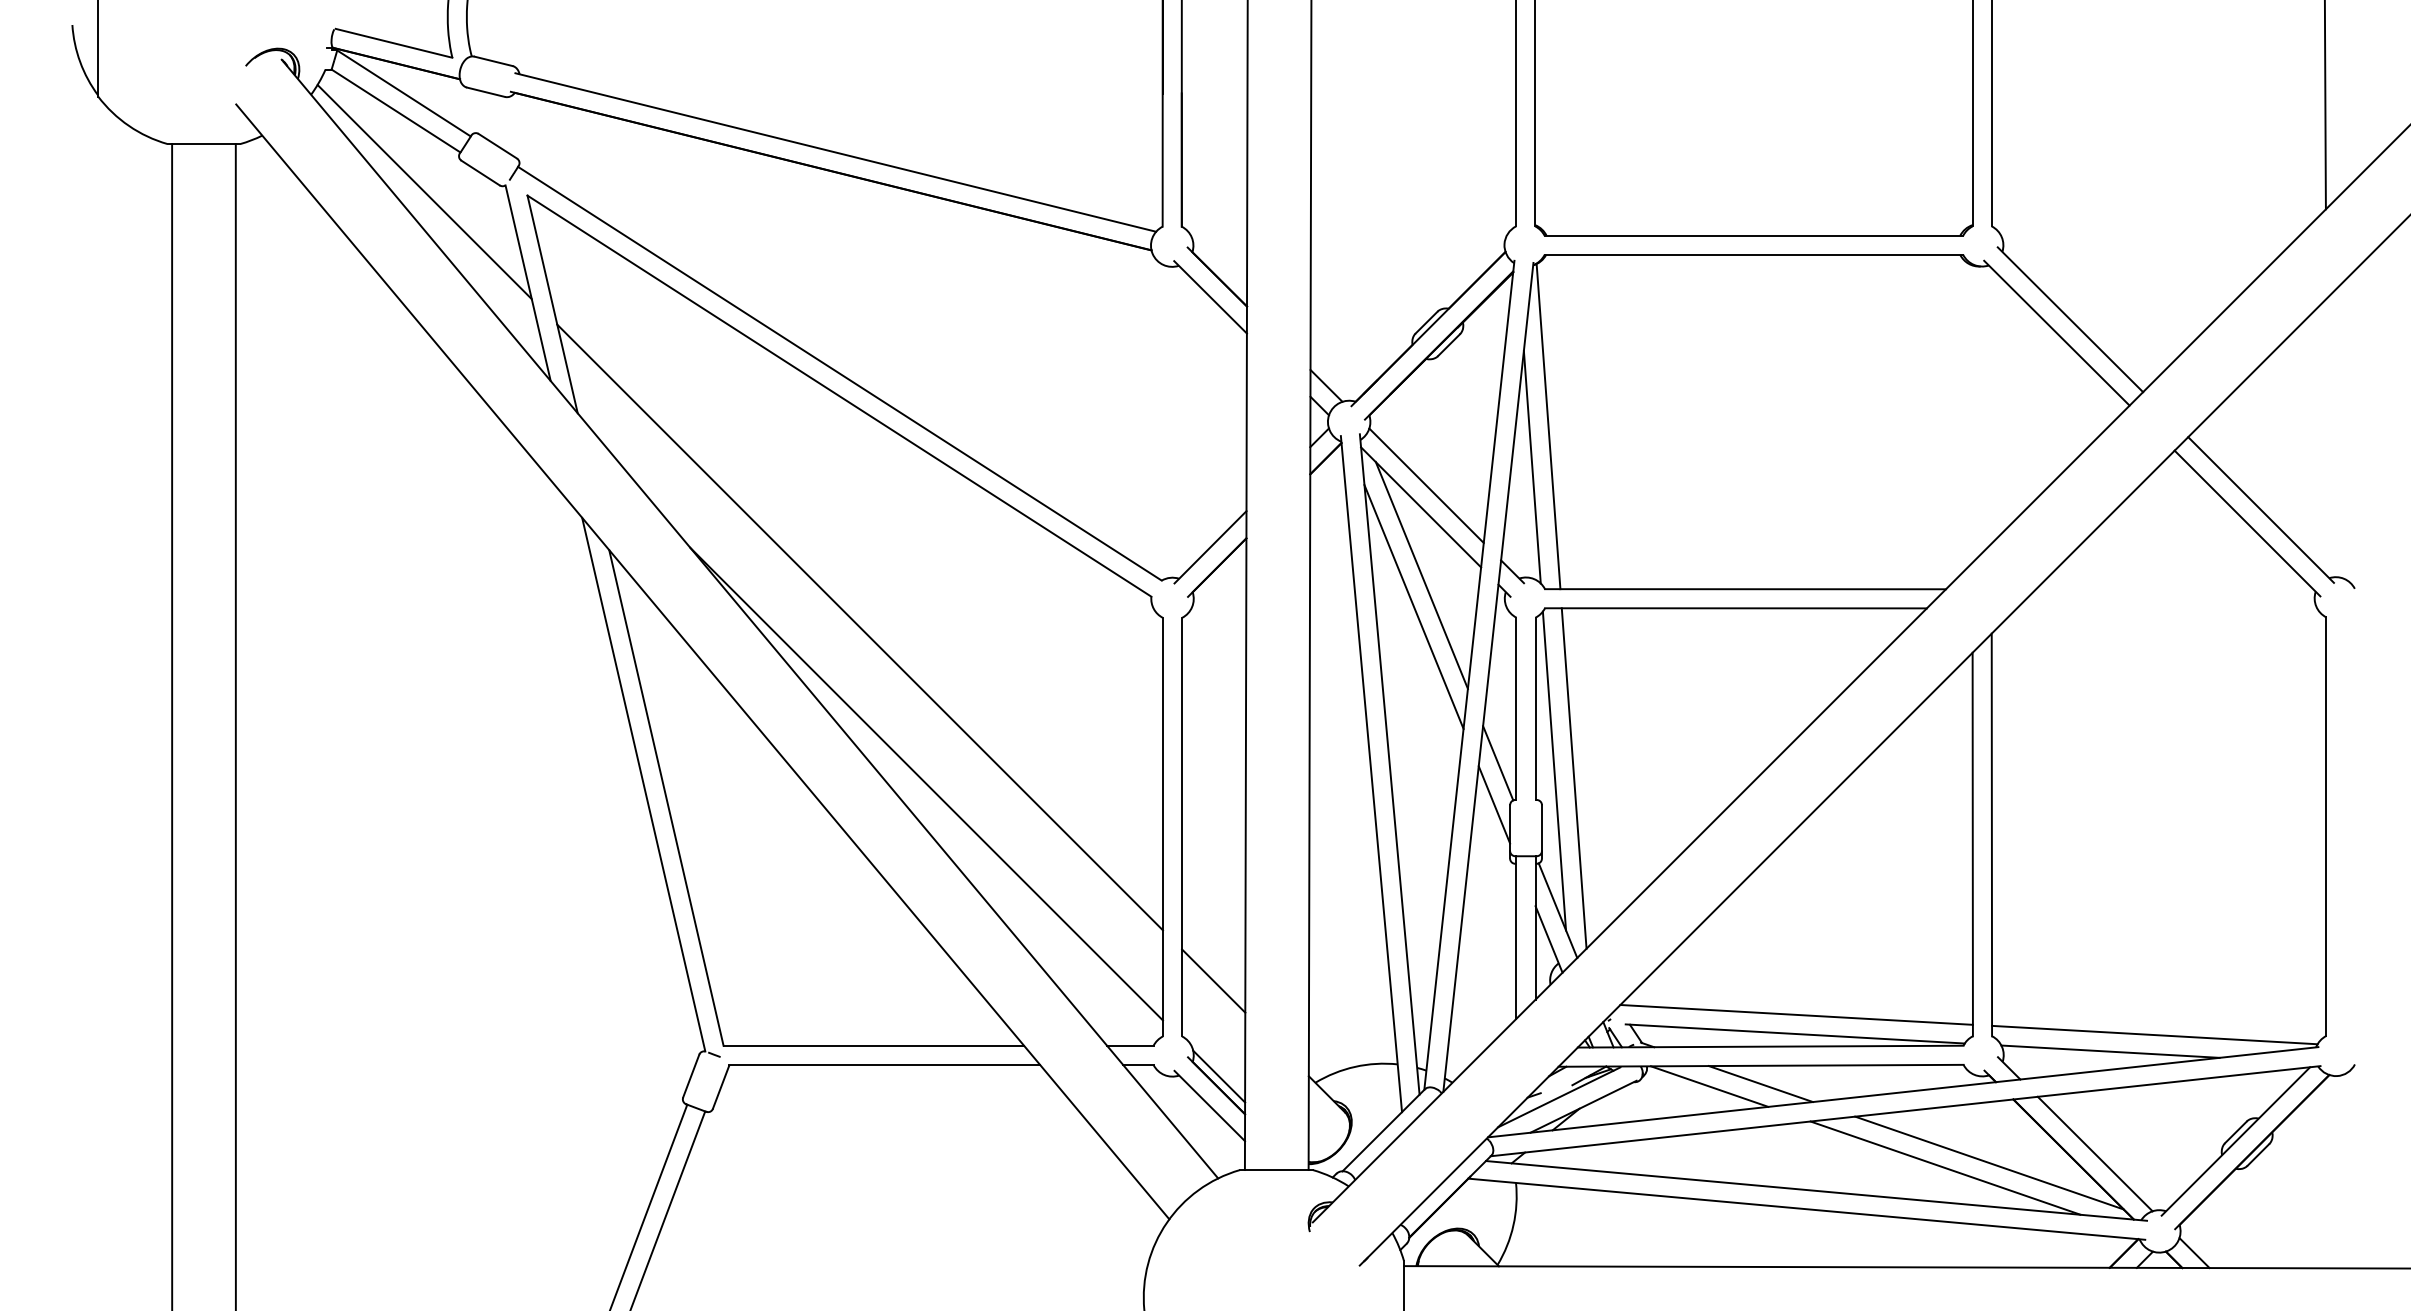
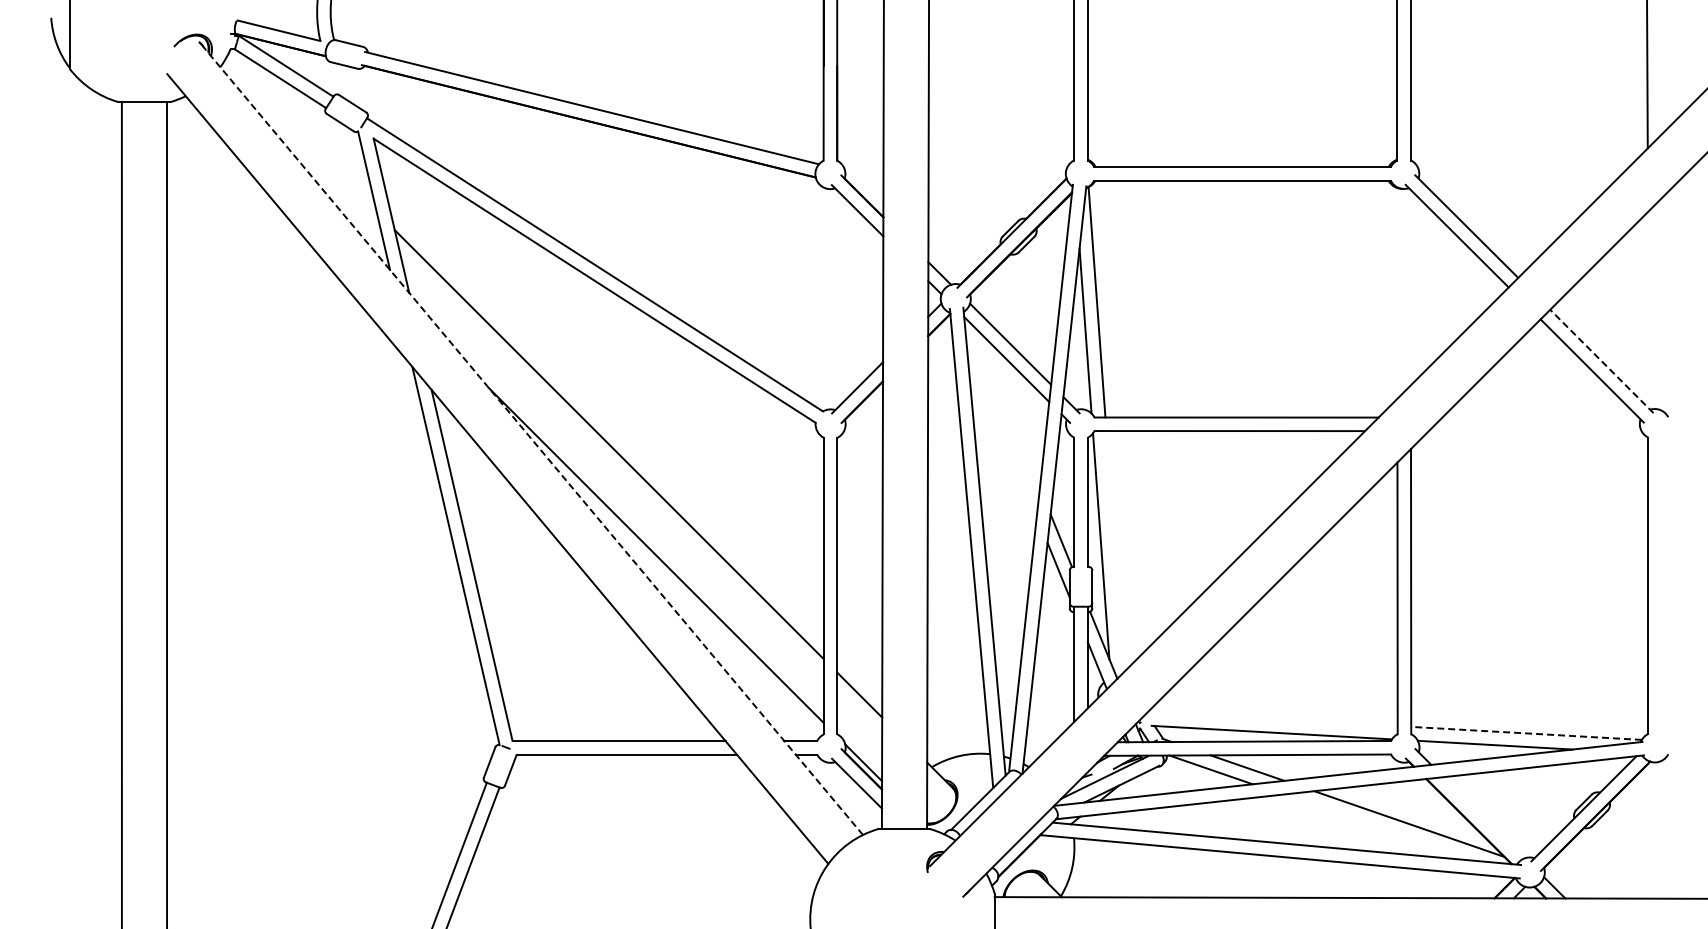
line: (424, 192) -> (300, 136), removed
line: (2260, 510) -> (1601, 361), solid -> dashed
line: (1420, 575) -> (1006, 407), removed
line: (1413, 606) -> (1001, 429), removed
line: (750, 620) -> (531, 439), solid -> dashed
line: (1573, 778) -> (1114, 551), removed
line: (1796, 1015) -> (1272, 719), removed
line: (2154, 1035) -> (1526, 733), solid -> dashed
line: (2095, 1153) -> (1484, 817), removed
line: (1944, 1167) -> (1377, 827), removed

